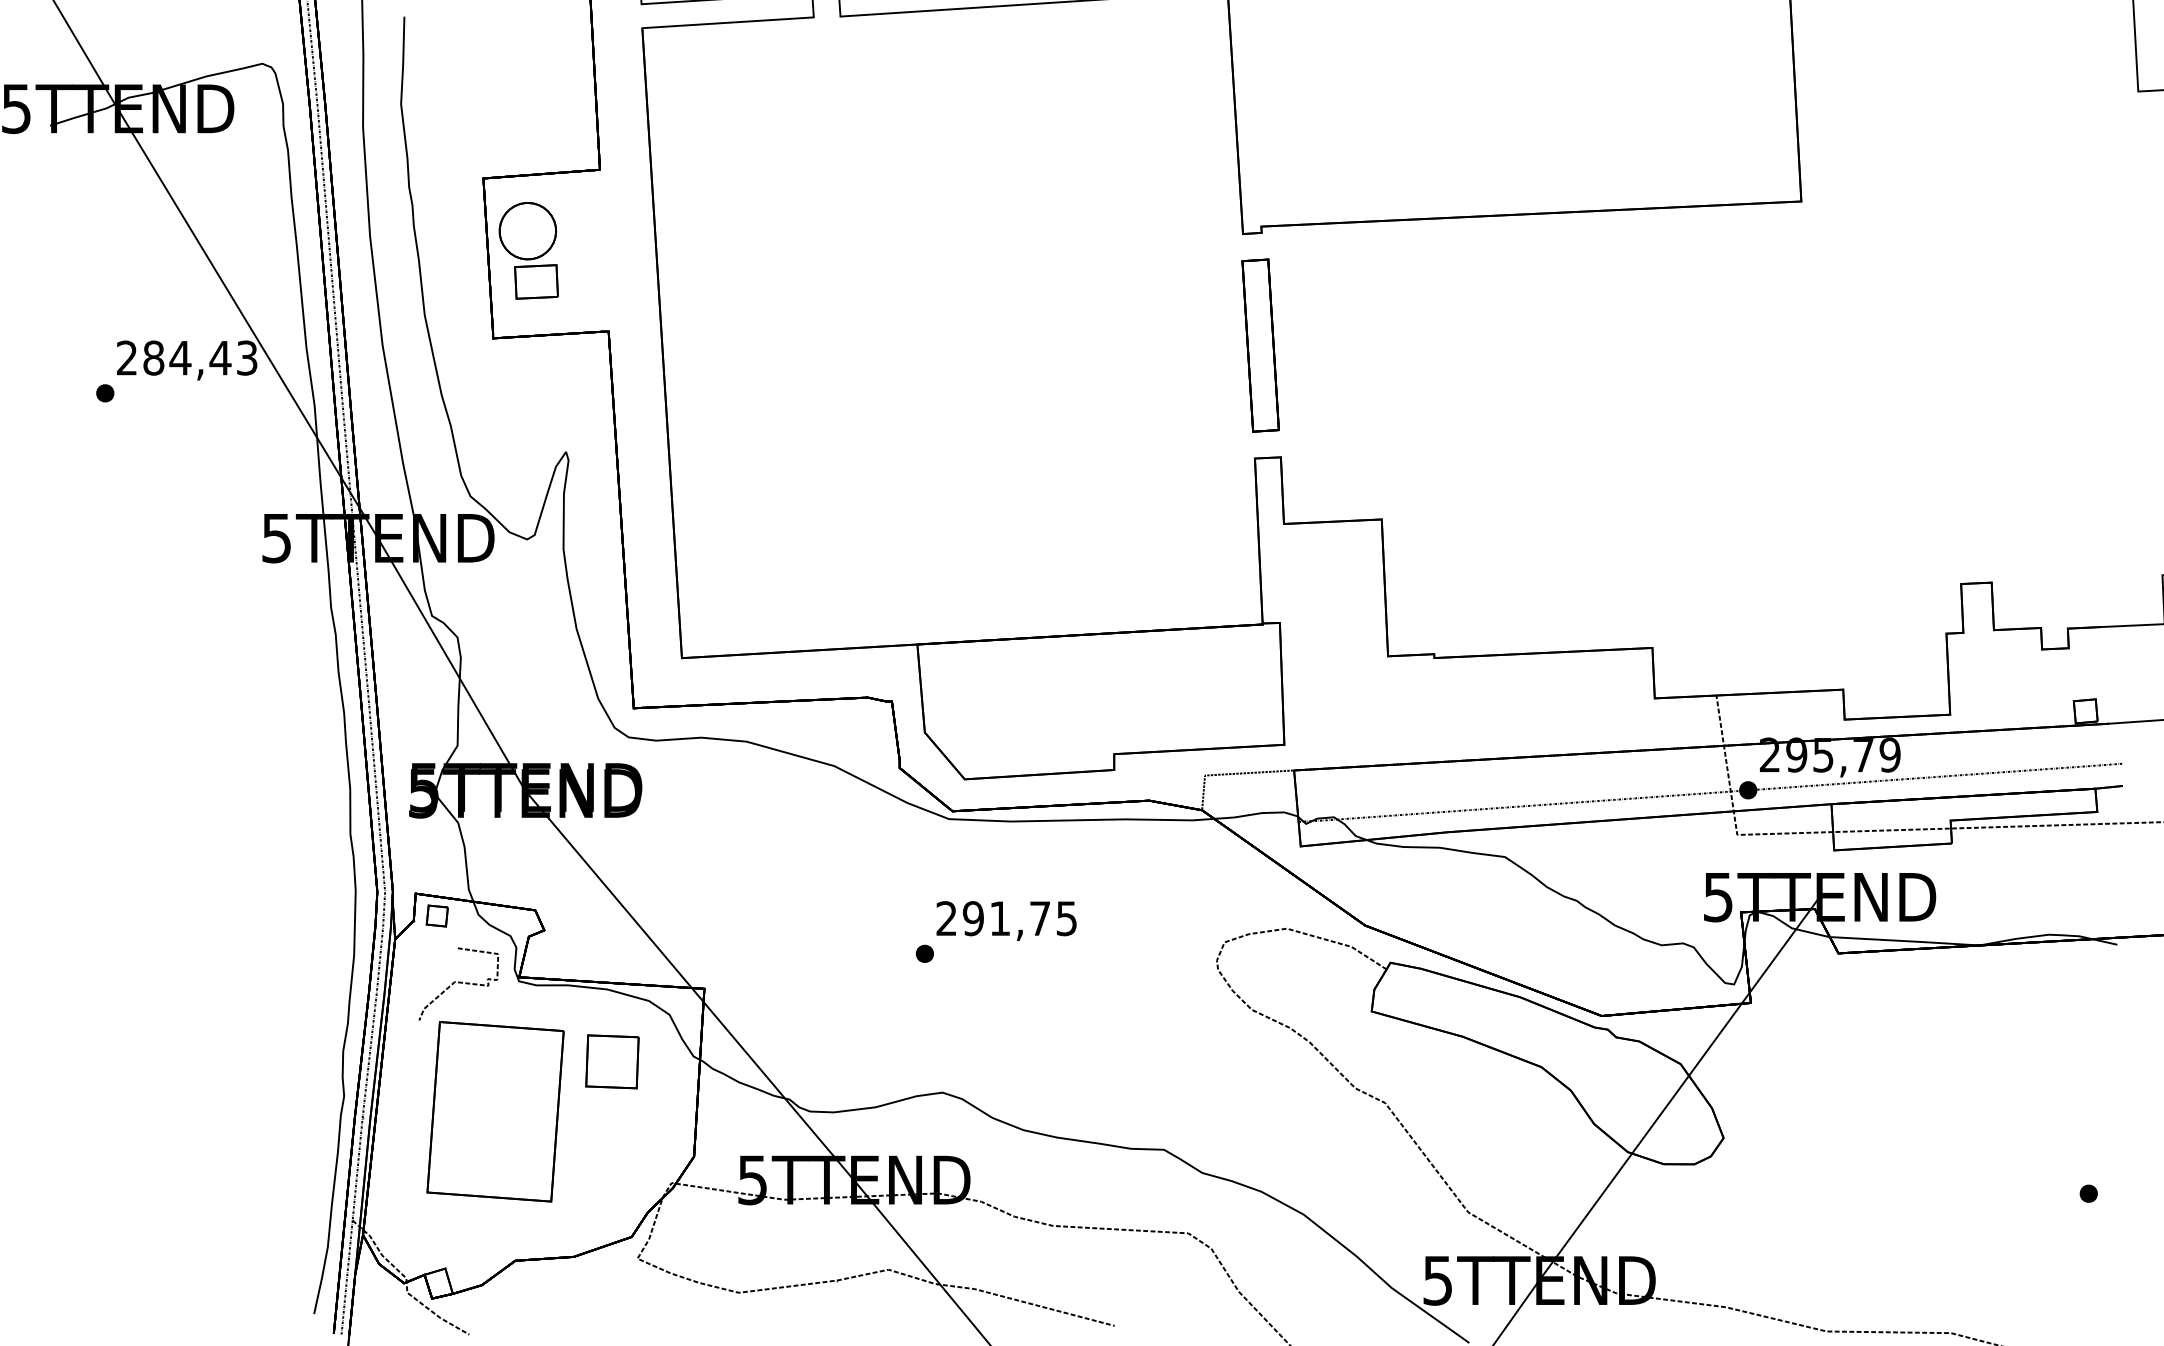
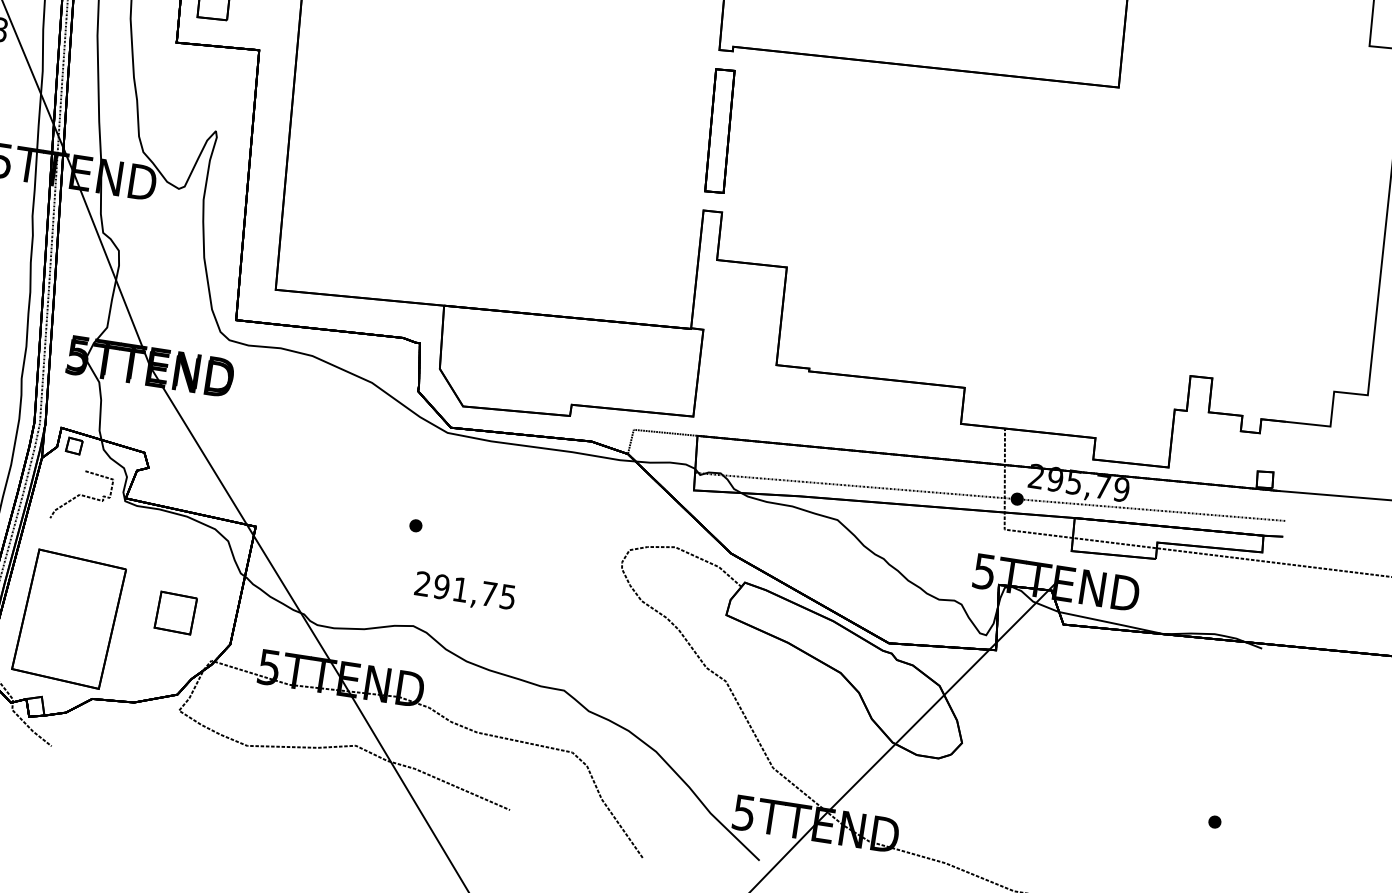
text: (1006, 920) -> (464, 591), moved
part: (612, 1061) -> (175, 612), moved
part: (495, 1111) -> (69, 619), moved

